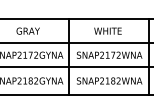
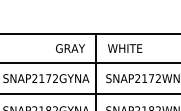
text: (27, 30) -> (69, 47), moved
text: (107, 30) -> (124, 47), moved

